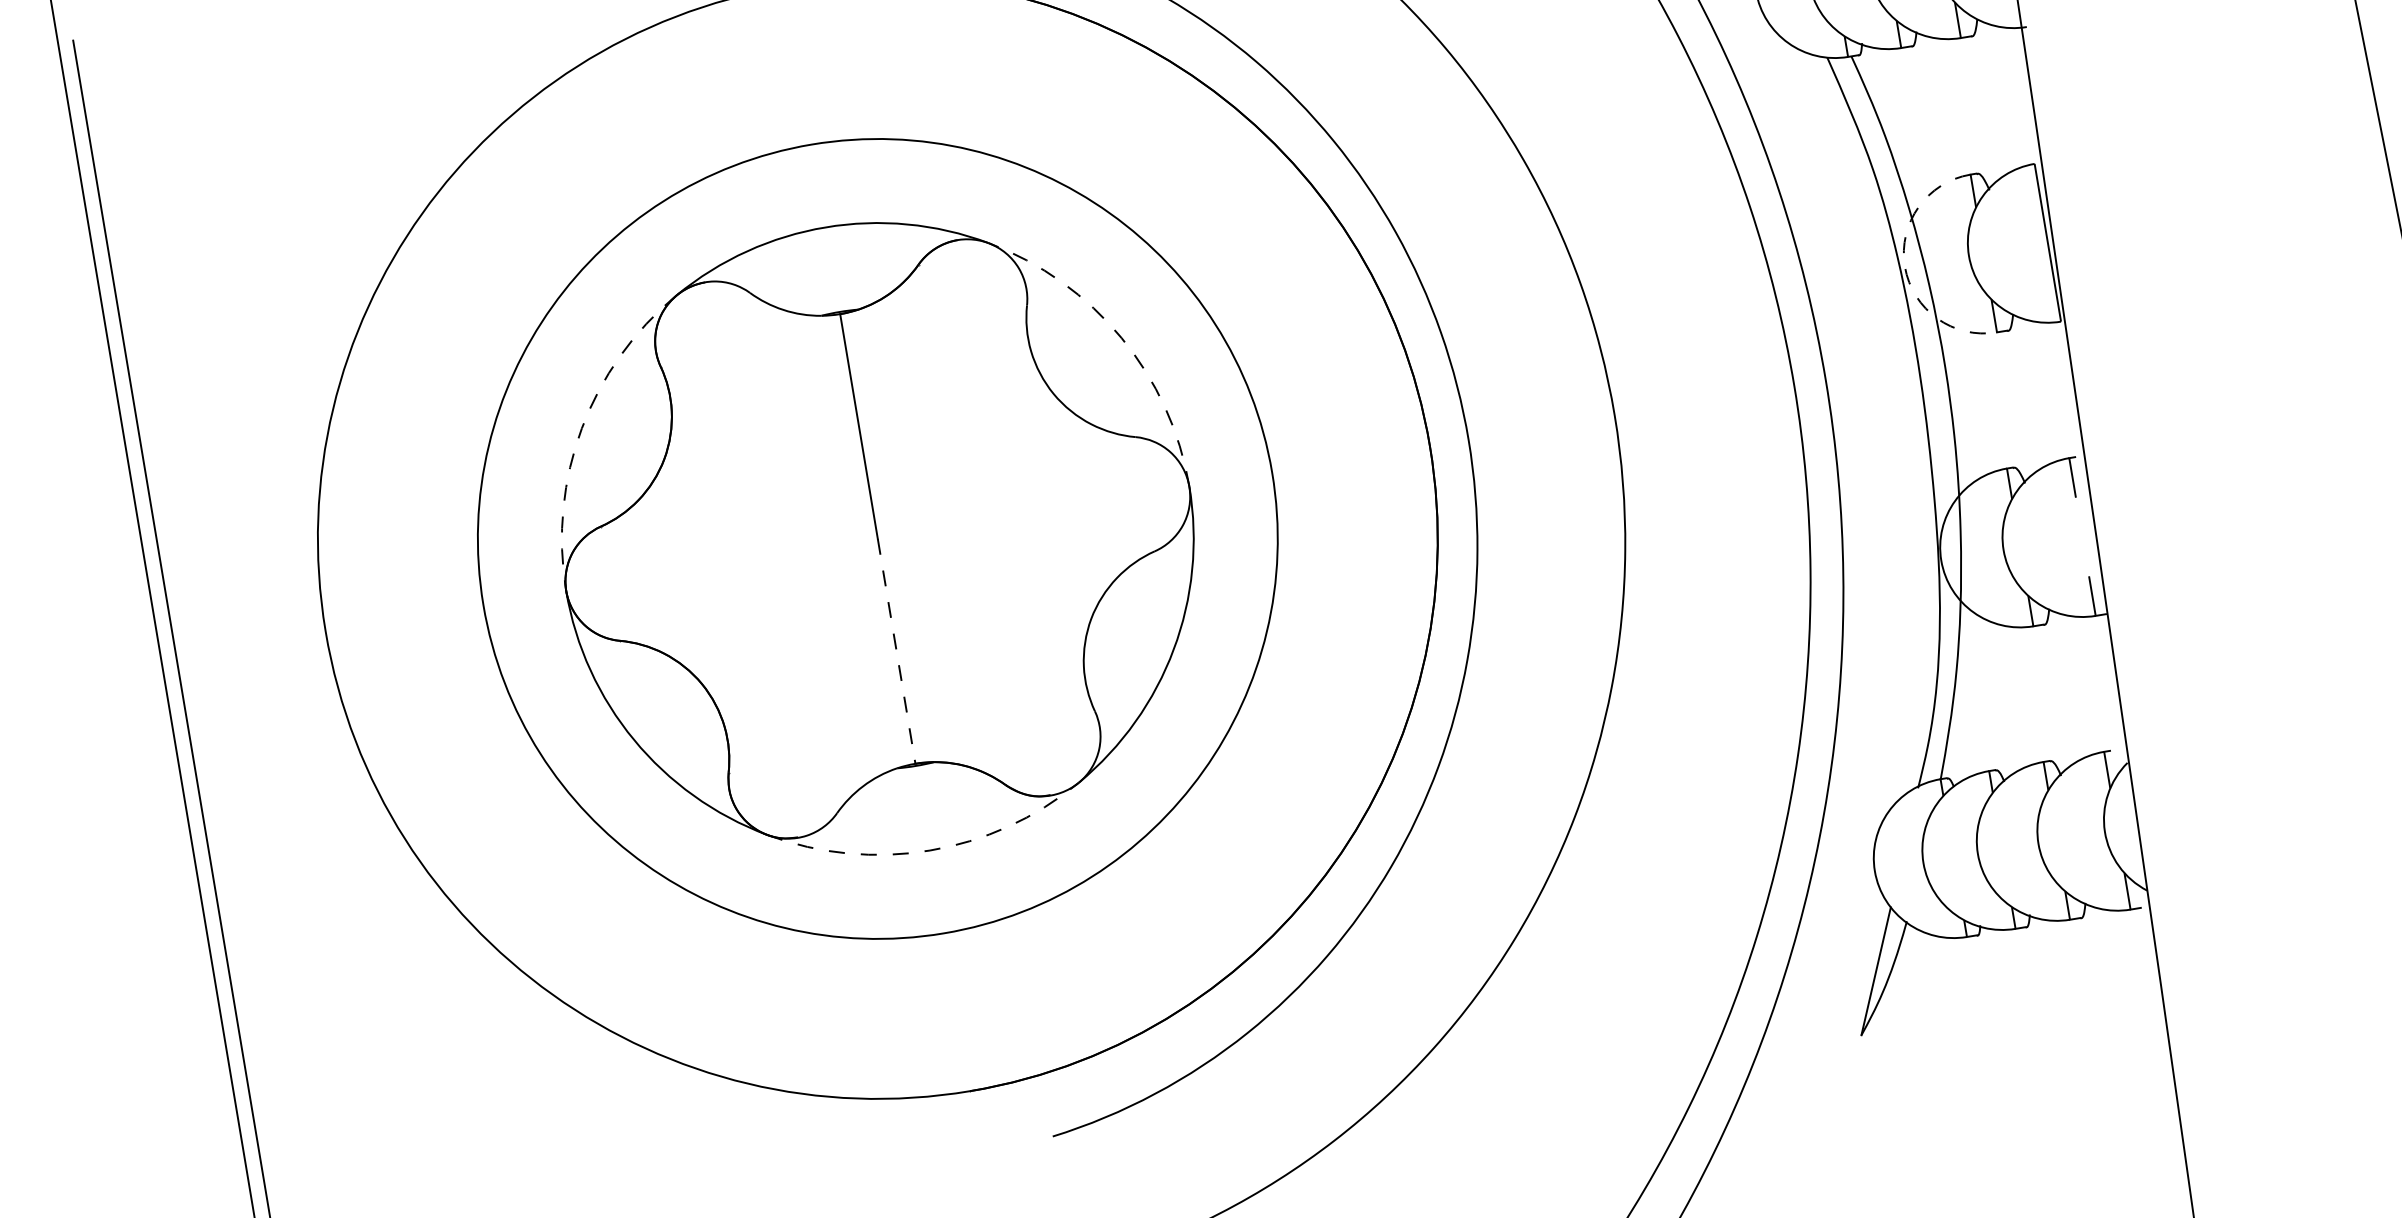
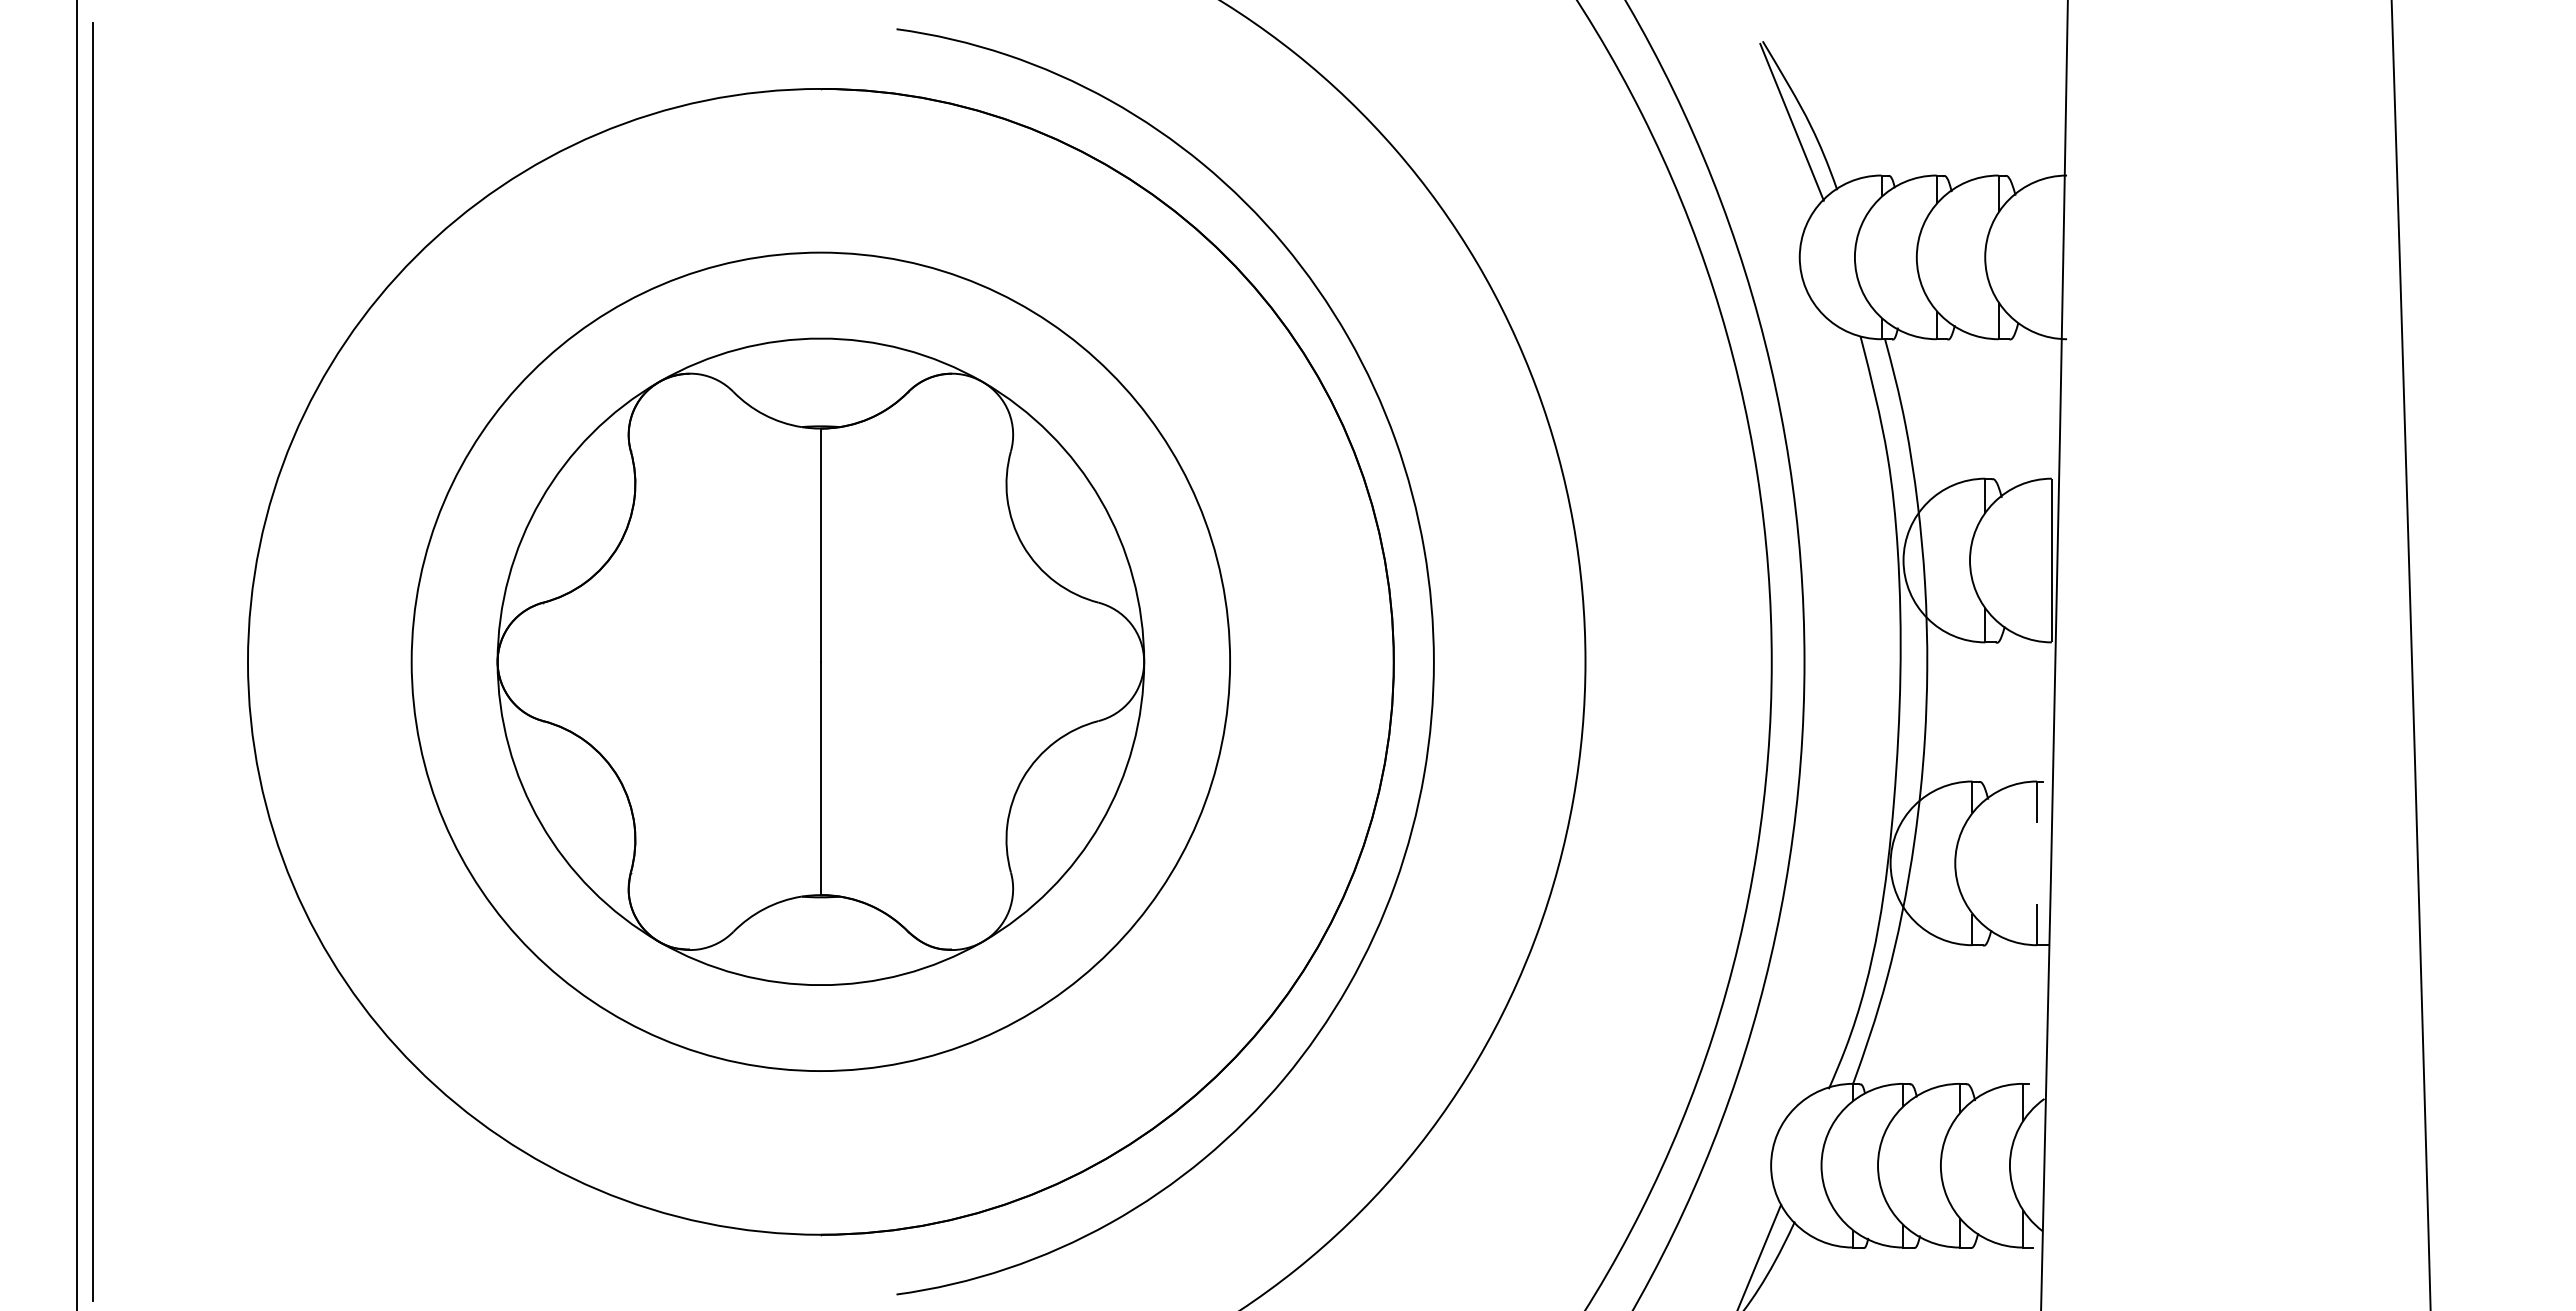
arc: (1904, 266) -> (1903, 560), dashed -> solid
arc: (1121, 338) -> (1100, 500), dashed -> solid
arc: (581, 428) -> (540, 500), dashed -> solid
line: (896, 651) -> (820, 778), dashed -> solid
arc: (929, 850) -> (820, 985), dashed -> solid

